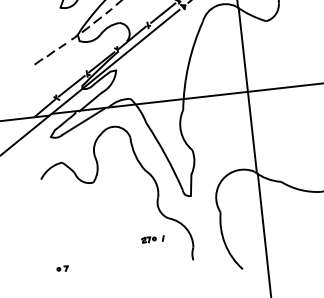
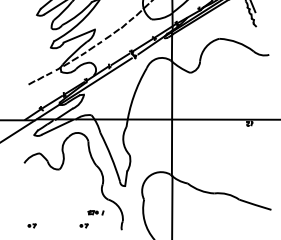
part: (137, 259) -> (83, 225), added

